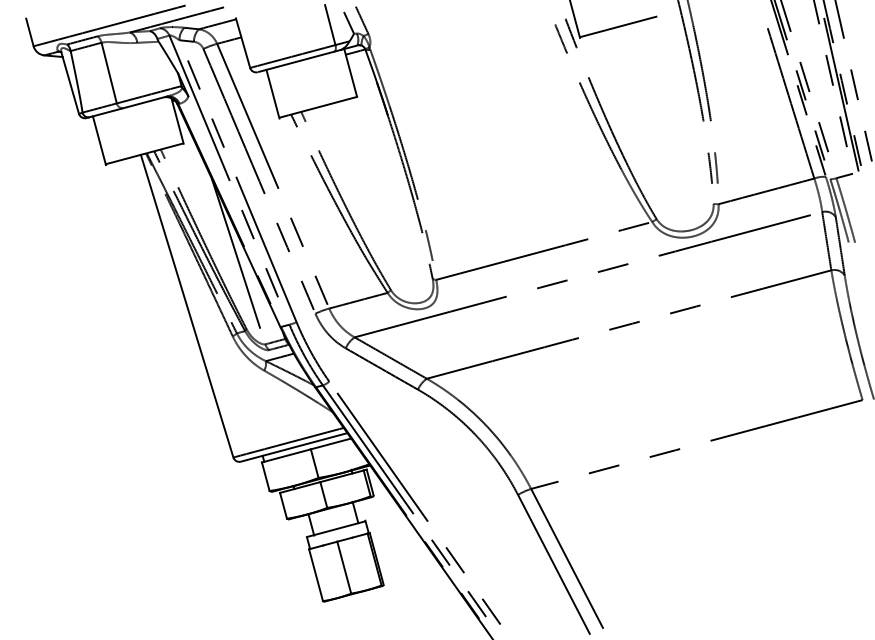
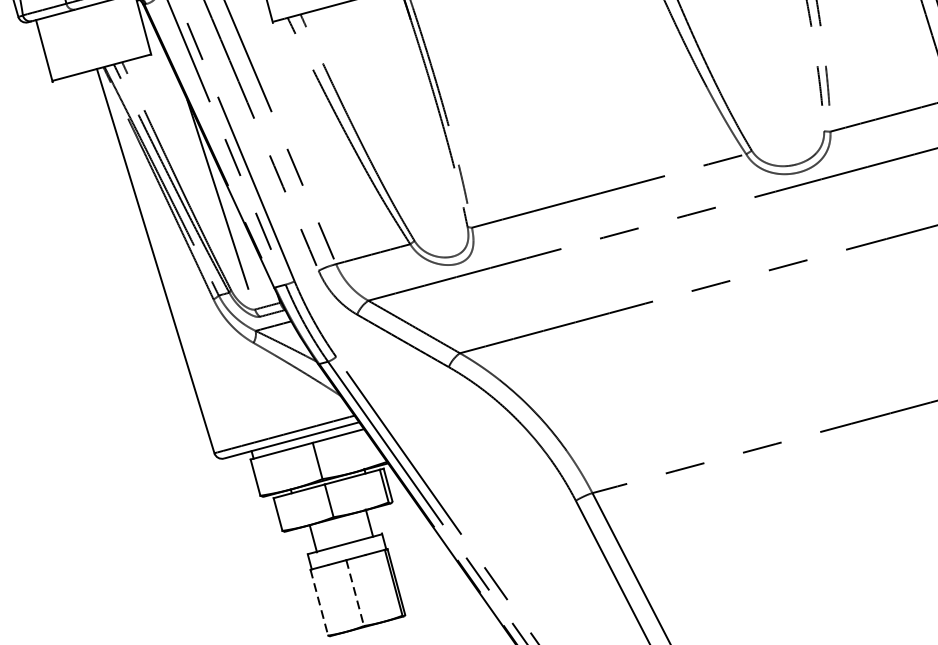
line: (344, 567) -> (355, 592), solid -> dashed
line: (316, 575) -> (319, 603), solid -> dashed

